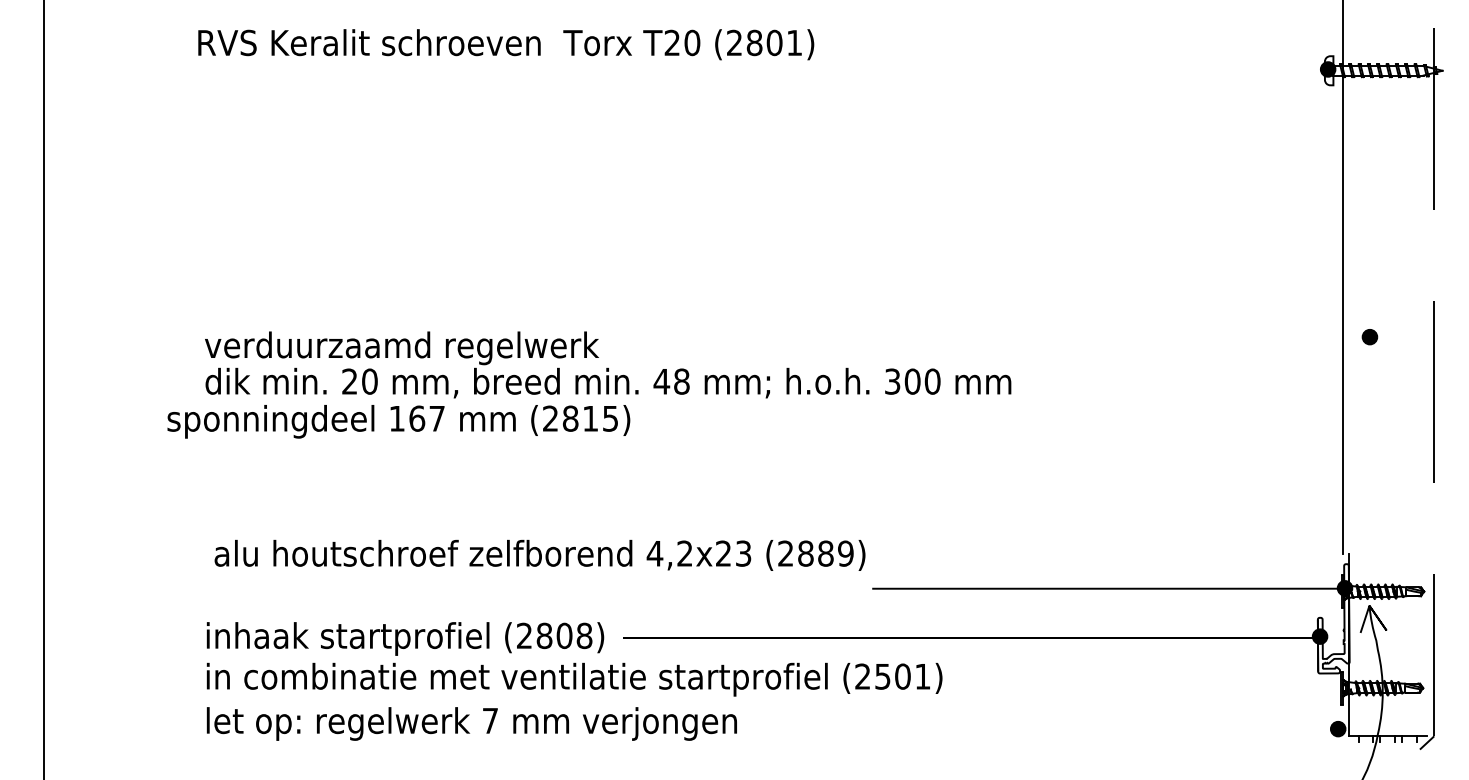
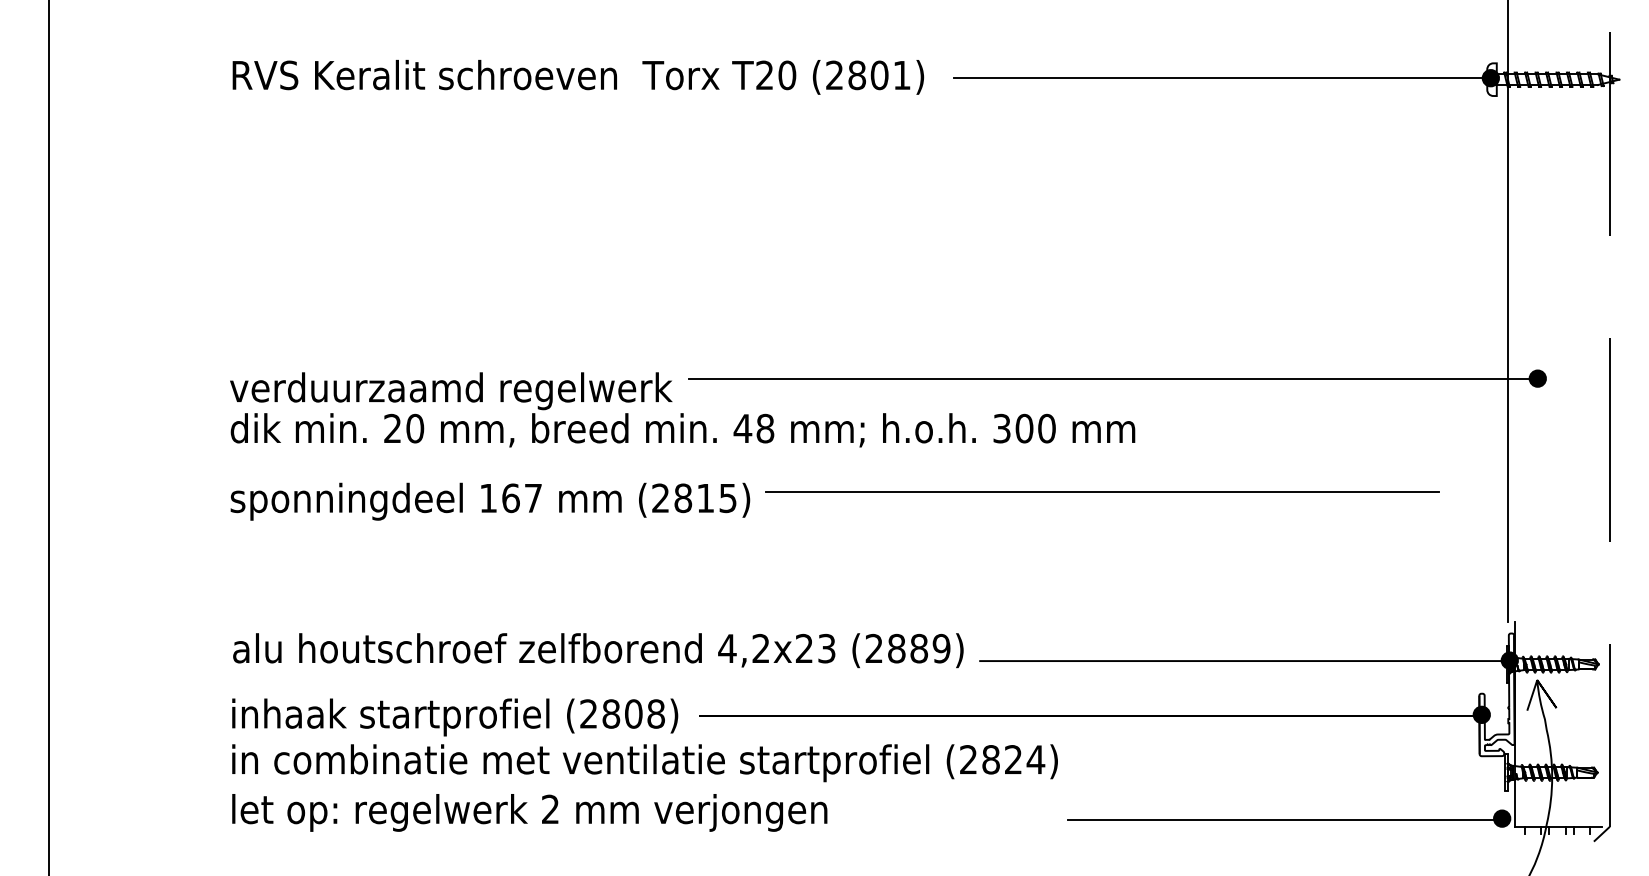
text: (506, 44) -> (578, 77), moved
line: (1088, 69) -> (1221, 78), added
line: (991, 337) -> (1112, 379), added
text: (398, 421) -> (489, 501), moved
line: (981, 437) -> (1101, 491), added
text: (539, 554) -> (597, 649), moved
text: (903, 676) -> (1014, 759), (2501) -> (2824)
text: (489, 720) -> (549, 808), 7 -> 2
line: (1142, 730) -> (1282, 820), added

